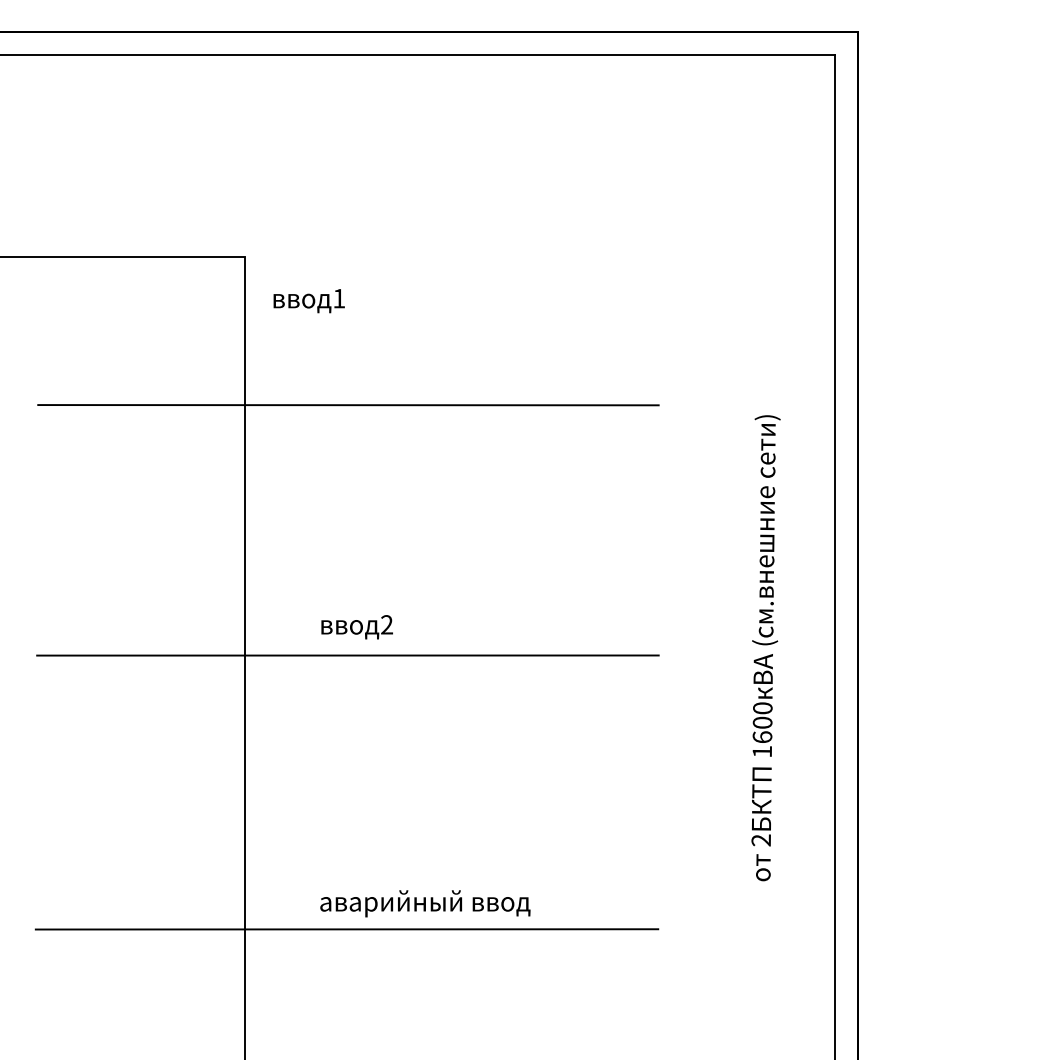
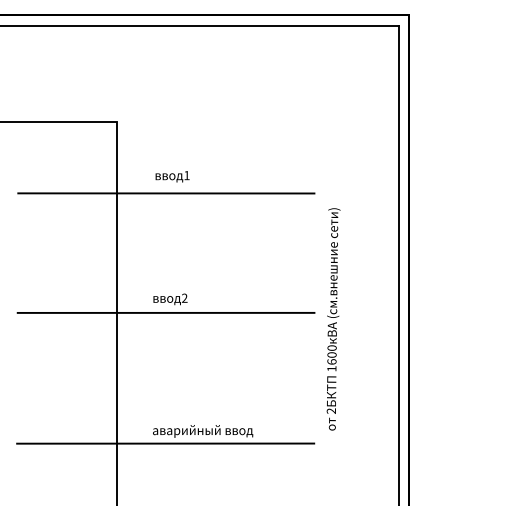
text: (308, 300) -> (172, 176), moved
text: (765, 648) -> (333, 319), moved

